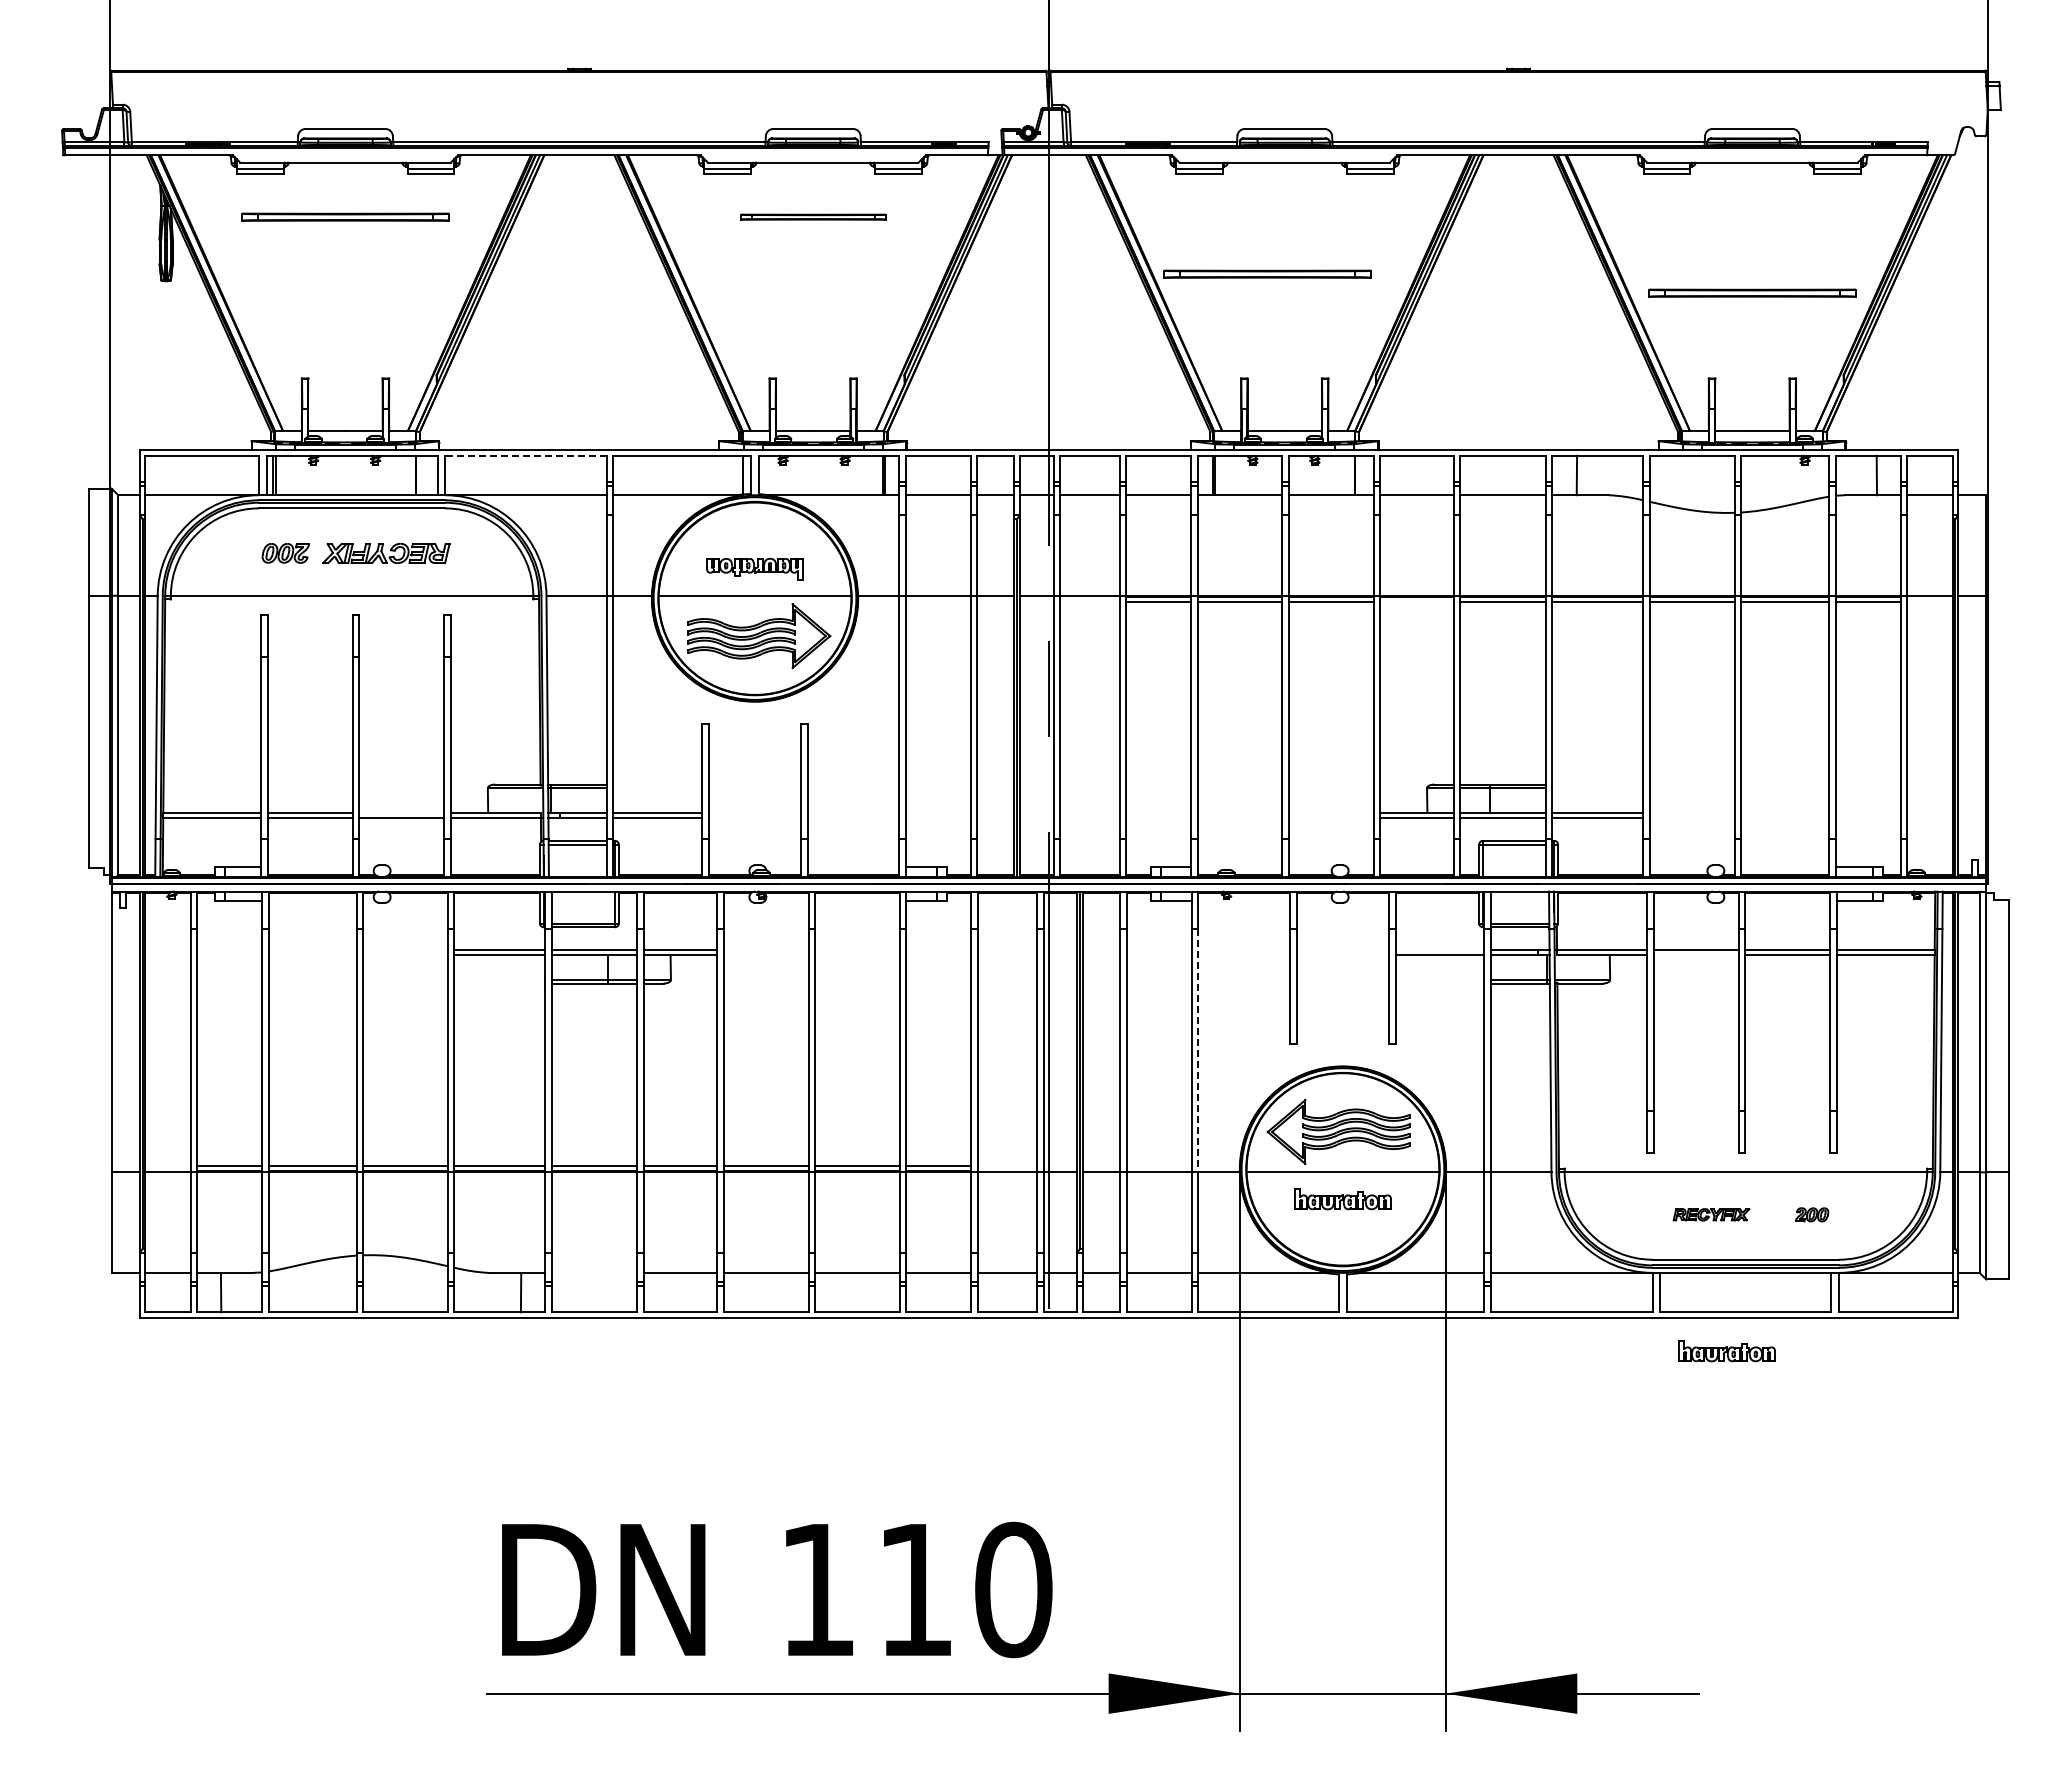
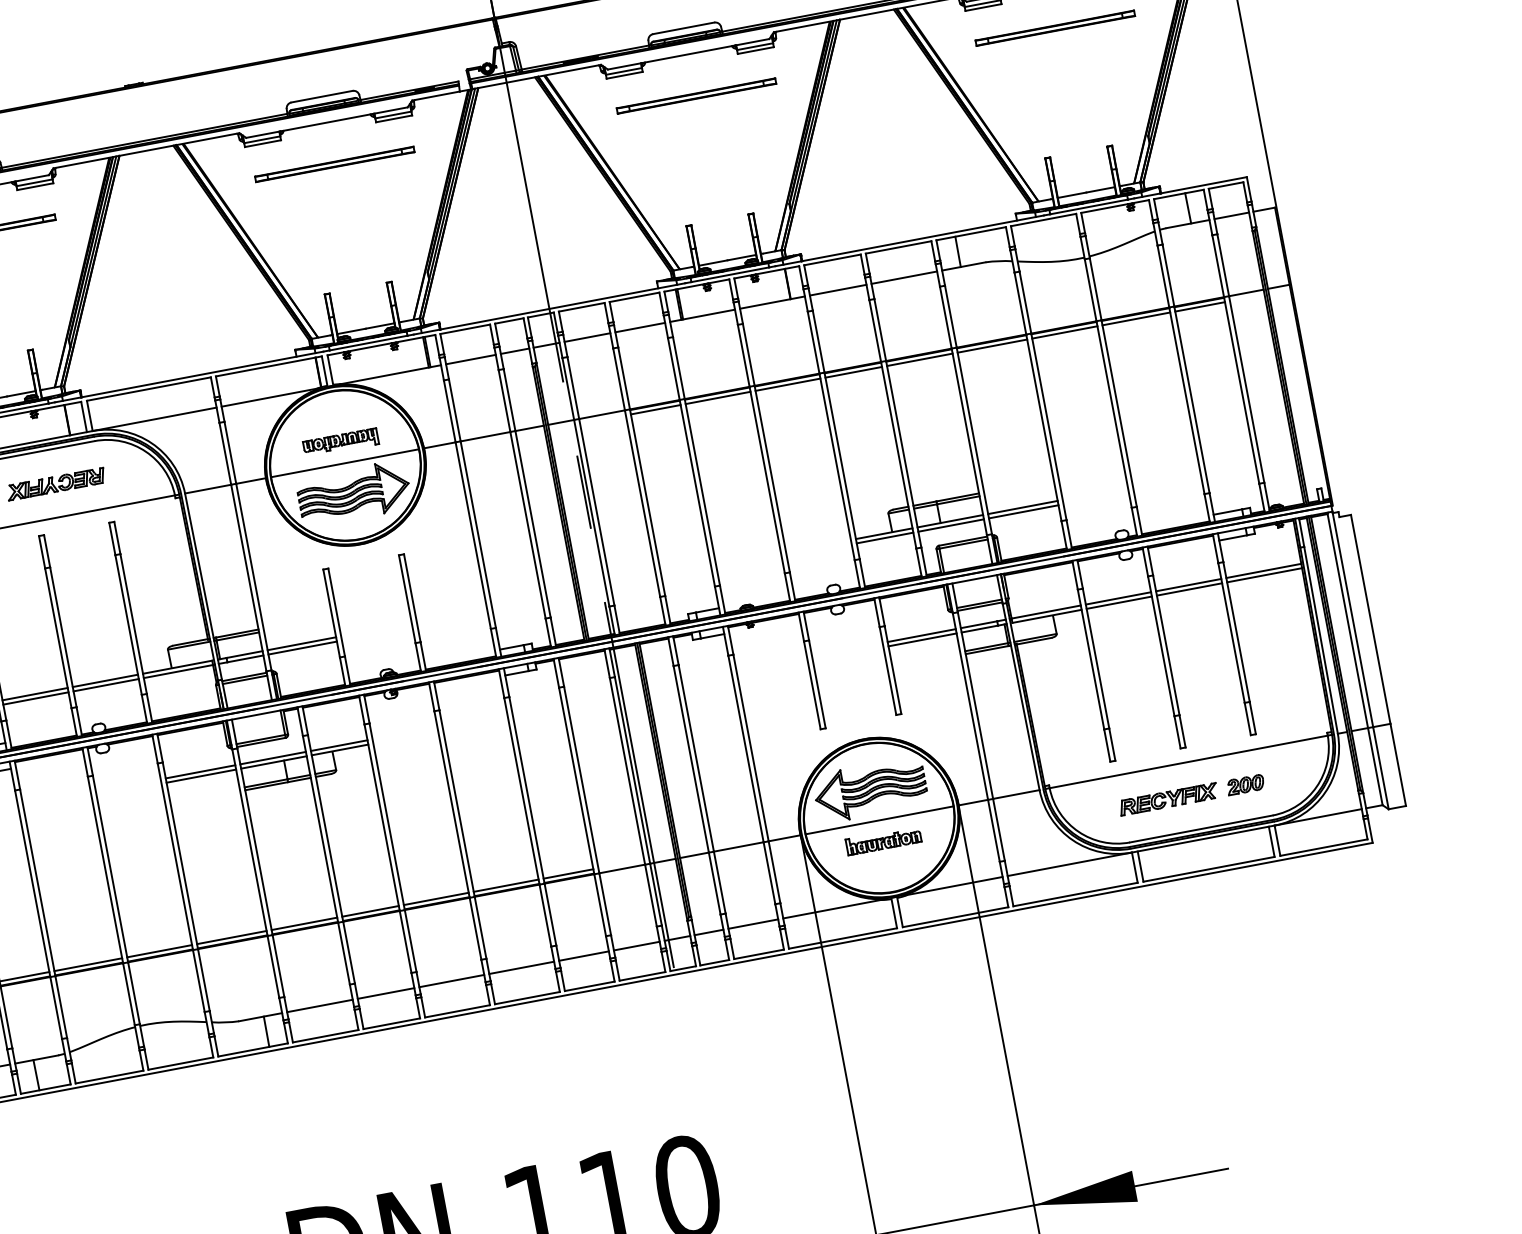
part: (813, 216) -> (334, 163), size x1.43
part: (1267, 273) -> (696, 95), moved
part: (1752, 292) -> (1055, 27), moved
line: (525, 455) -> (148, 388), dashed -> solid
line: (1416, 602) -> (853, 372), added
line: (401, 812) -> (105, 680), added
line: (1439, 949) -> (921, 635), added
line: (1695, 955) -> (1118, 602), added
line: (1198, 1050) -> (751, 747), dashed -> solid
part: (1711, 1214) -> (1168, 799), size x1.67
part: (1811, 1214) -> (1245, 784), size x1.43
line: (594, 1272) -> (319, 1005), added
part: (1726, 1351) -> (1199, 902), removed

